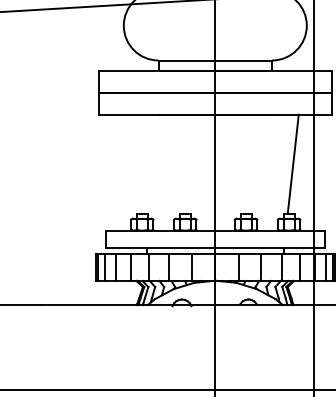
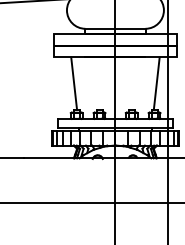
line: (138, 163) -> (74, 83), added

